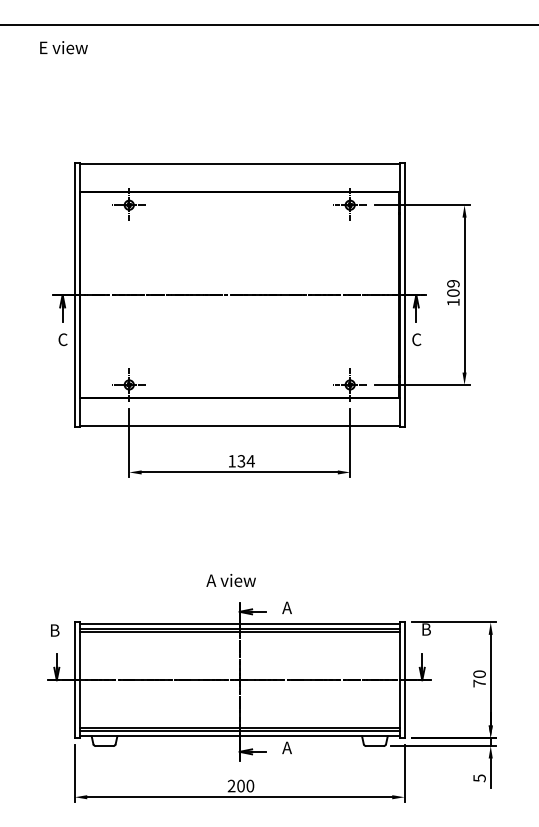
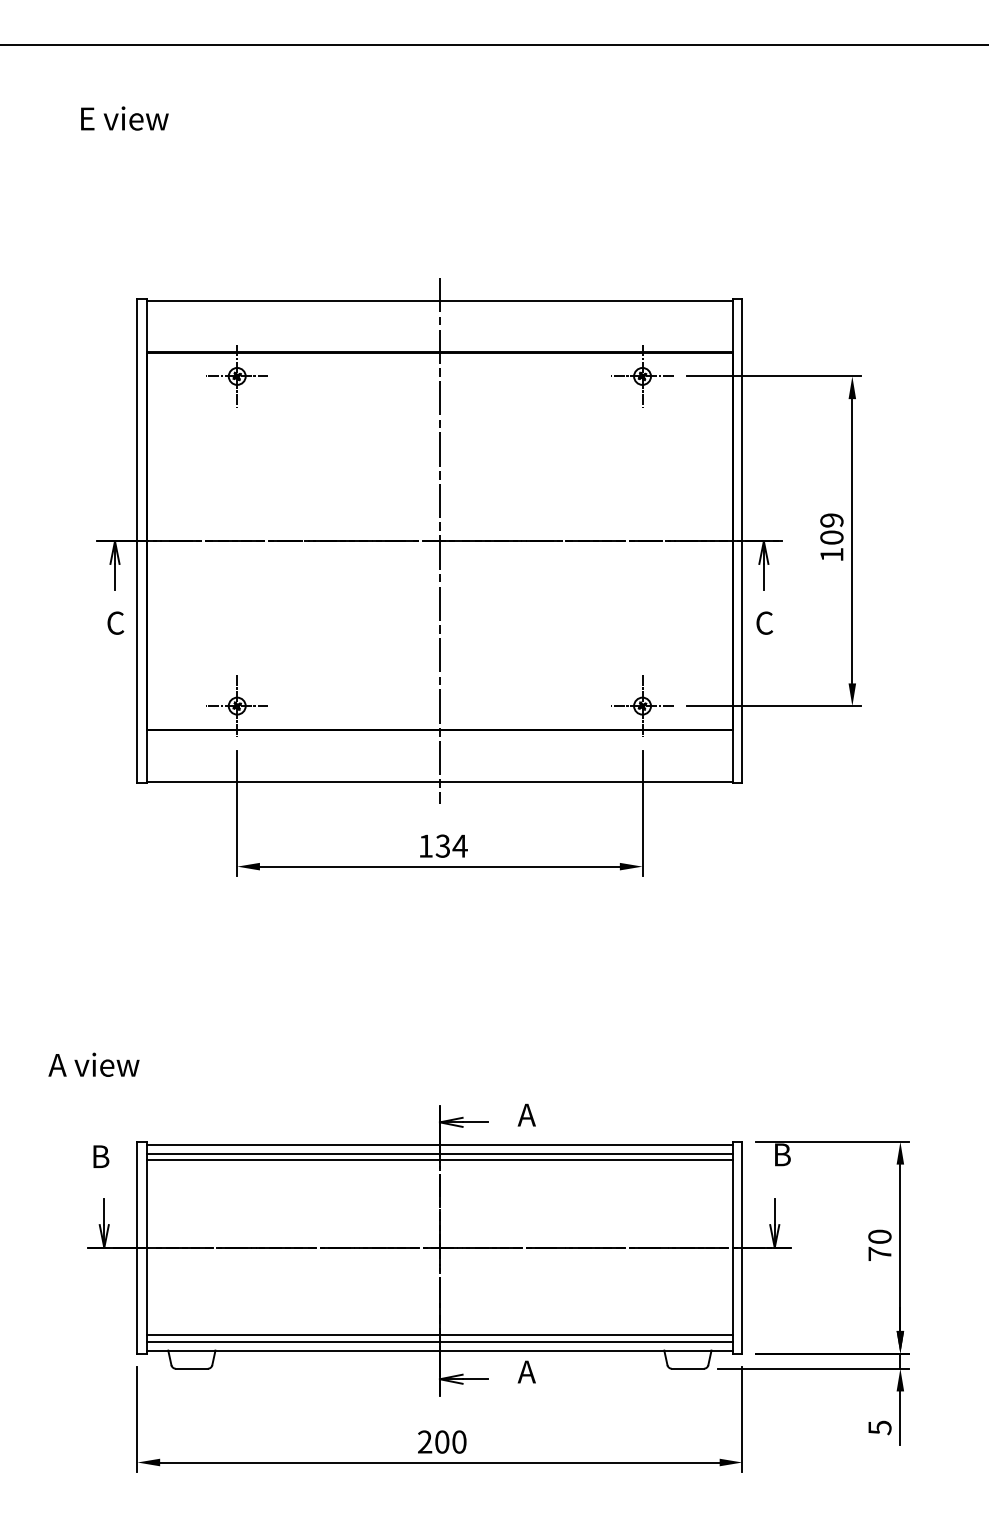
text: (63, 47) -> (123, 118), moved
line: (239, 294) -> (439, 540), added
text: (230, 580) -> (92, 1064), moved

